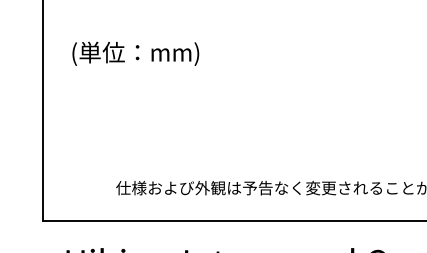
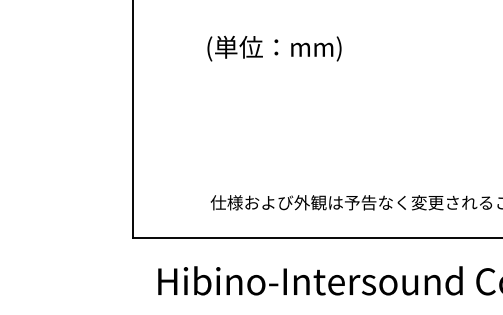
text: (135, 53) -> (274, 48), moved

